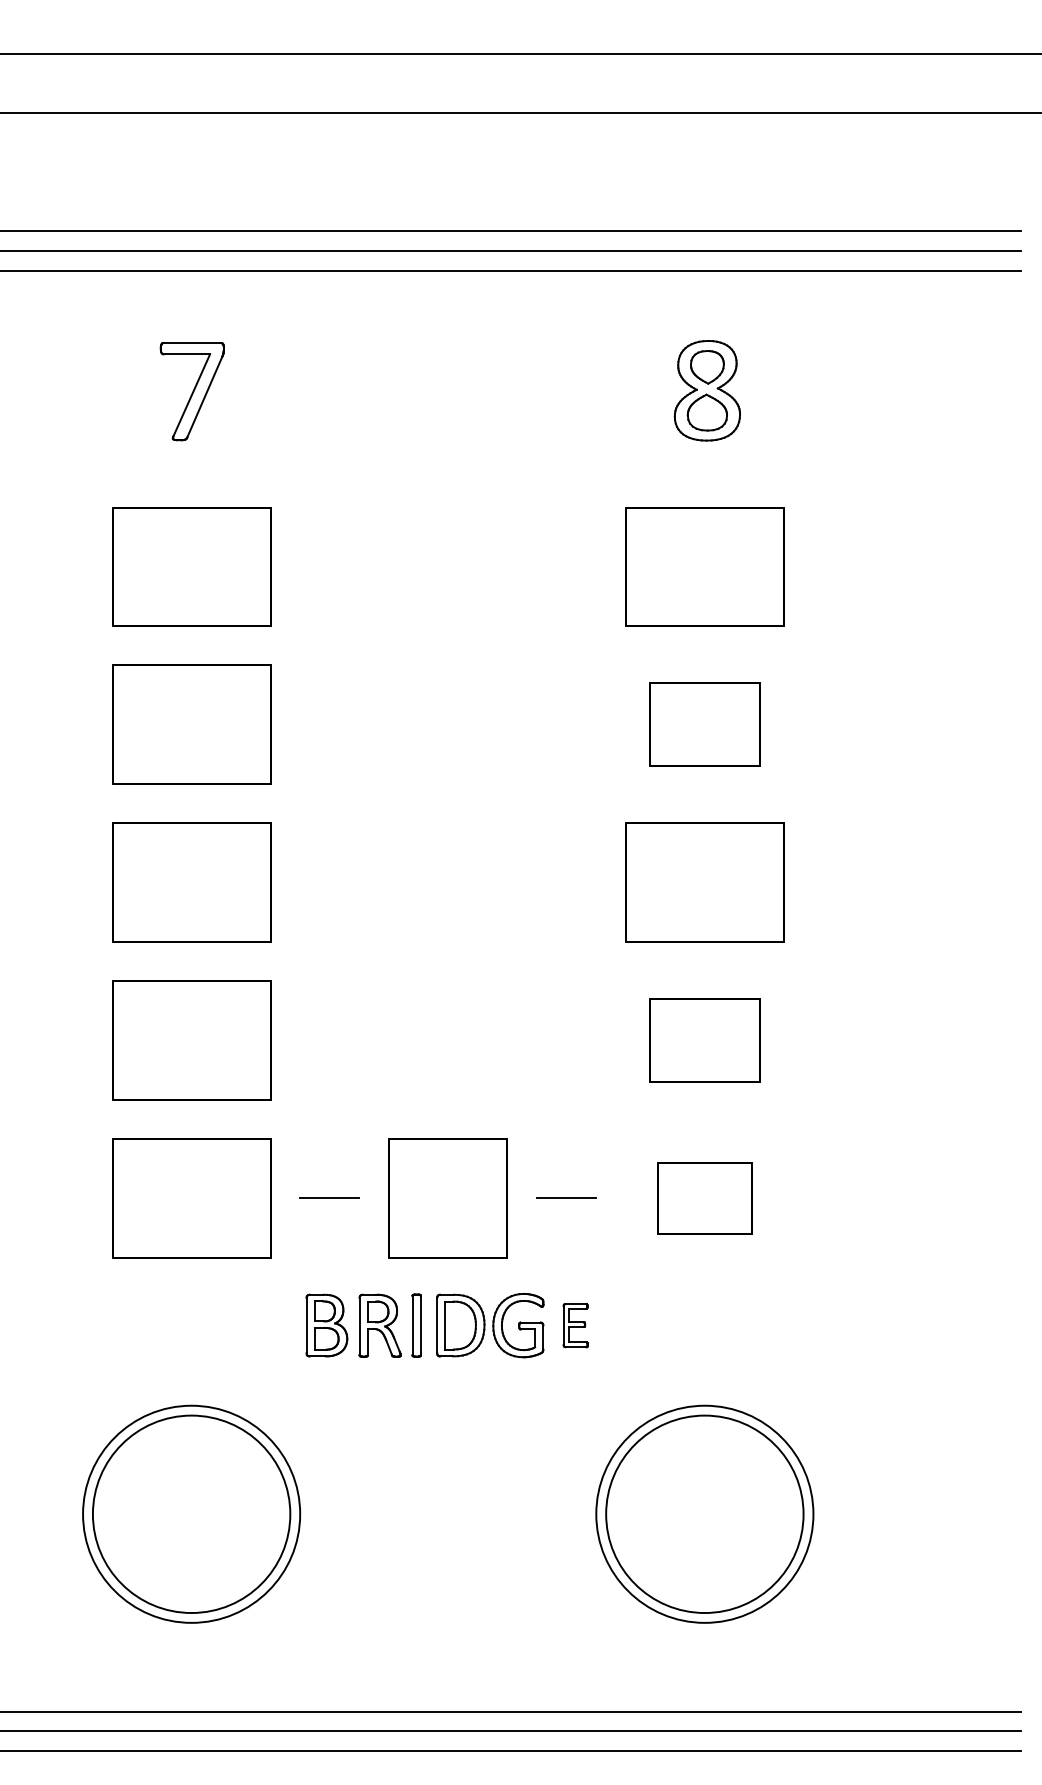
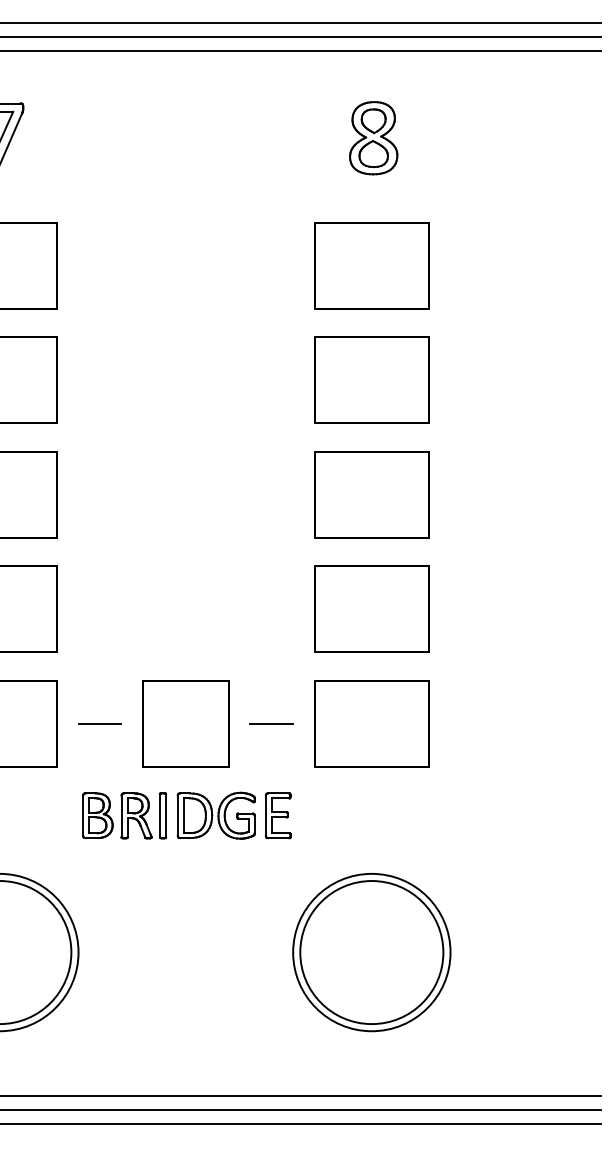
part: (704, 724) -> (371, 380), size x1.43
part: (704, 1040) -> (371, 609), size x1.43
part: (704, 1198) -> (371, 723), size x1.67
part: (575, 1325) -> (278, 815), size x1.43

